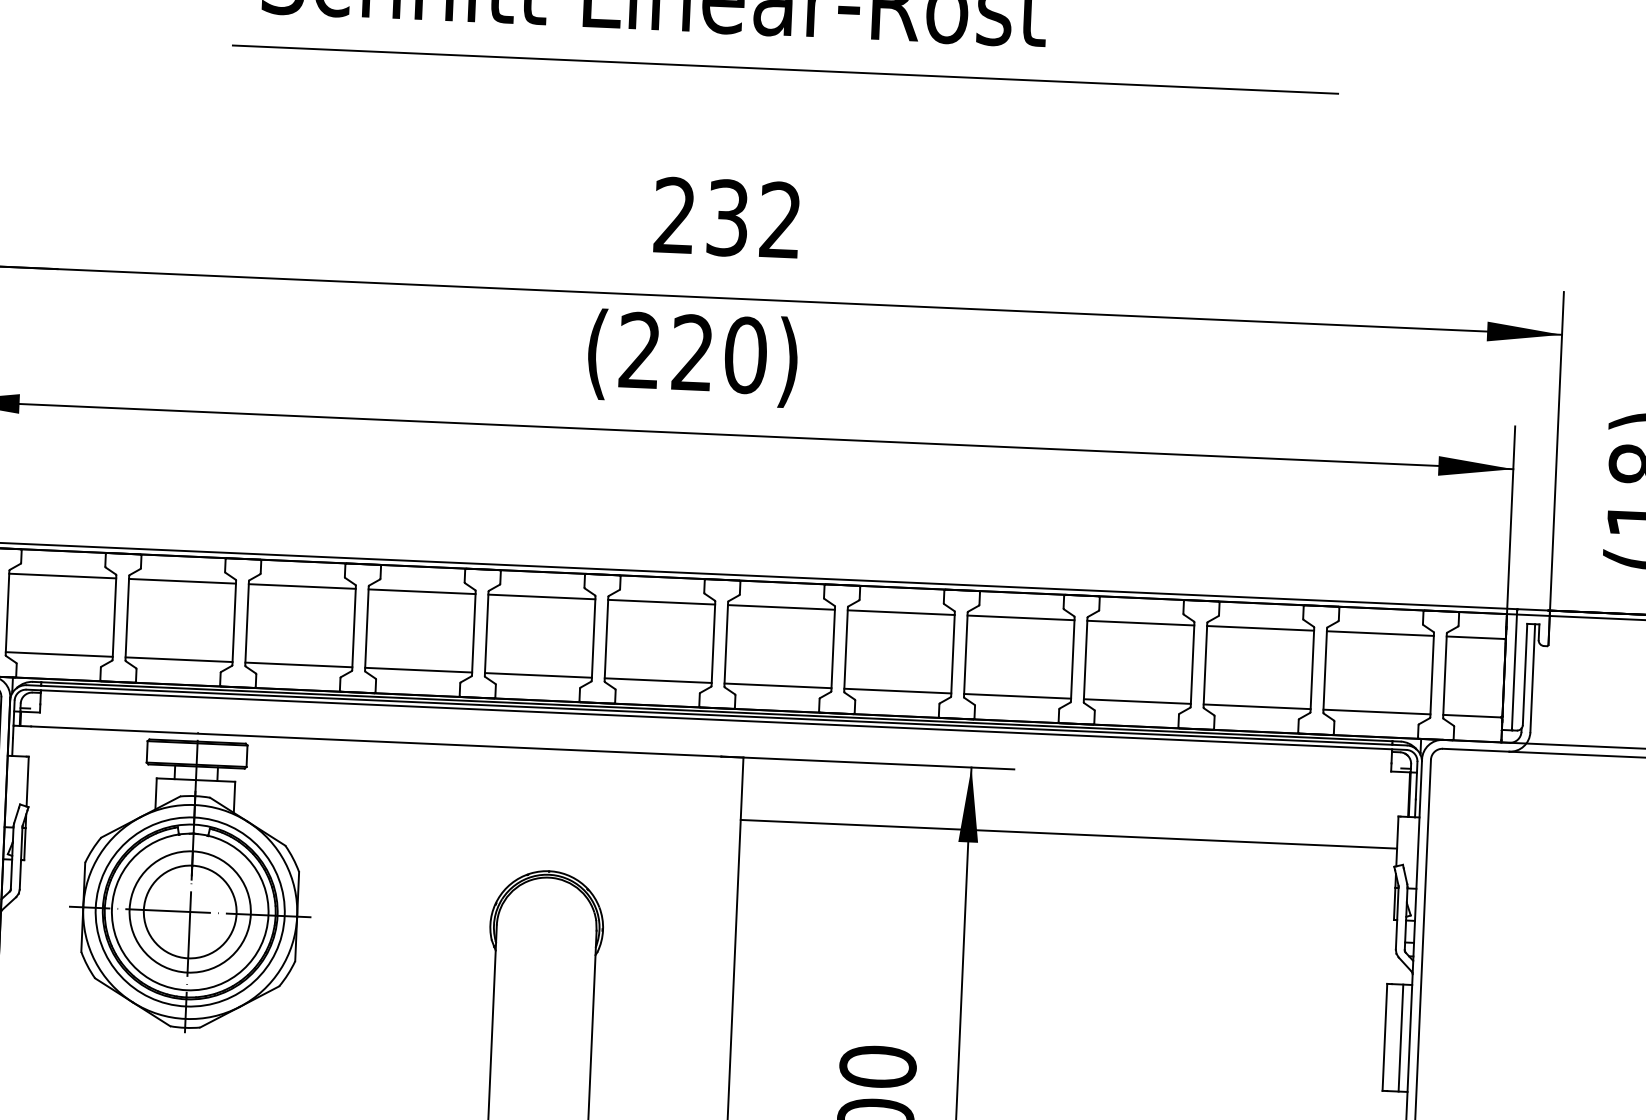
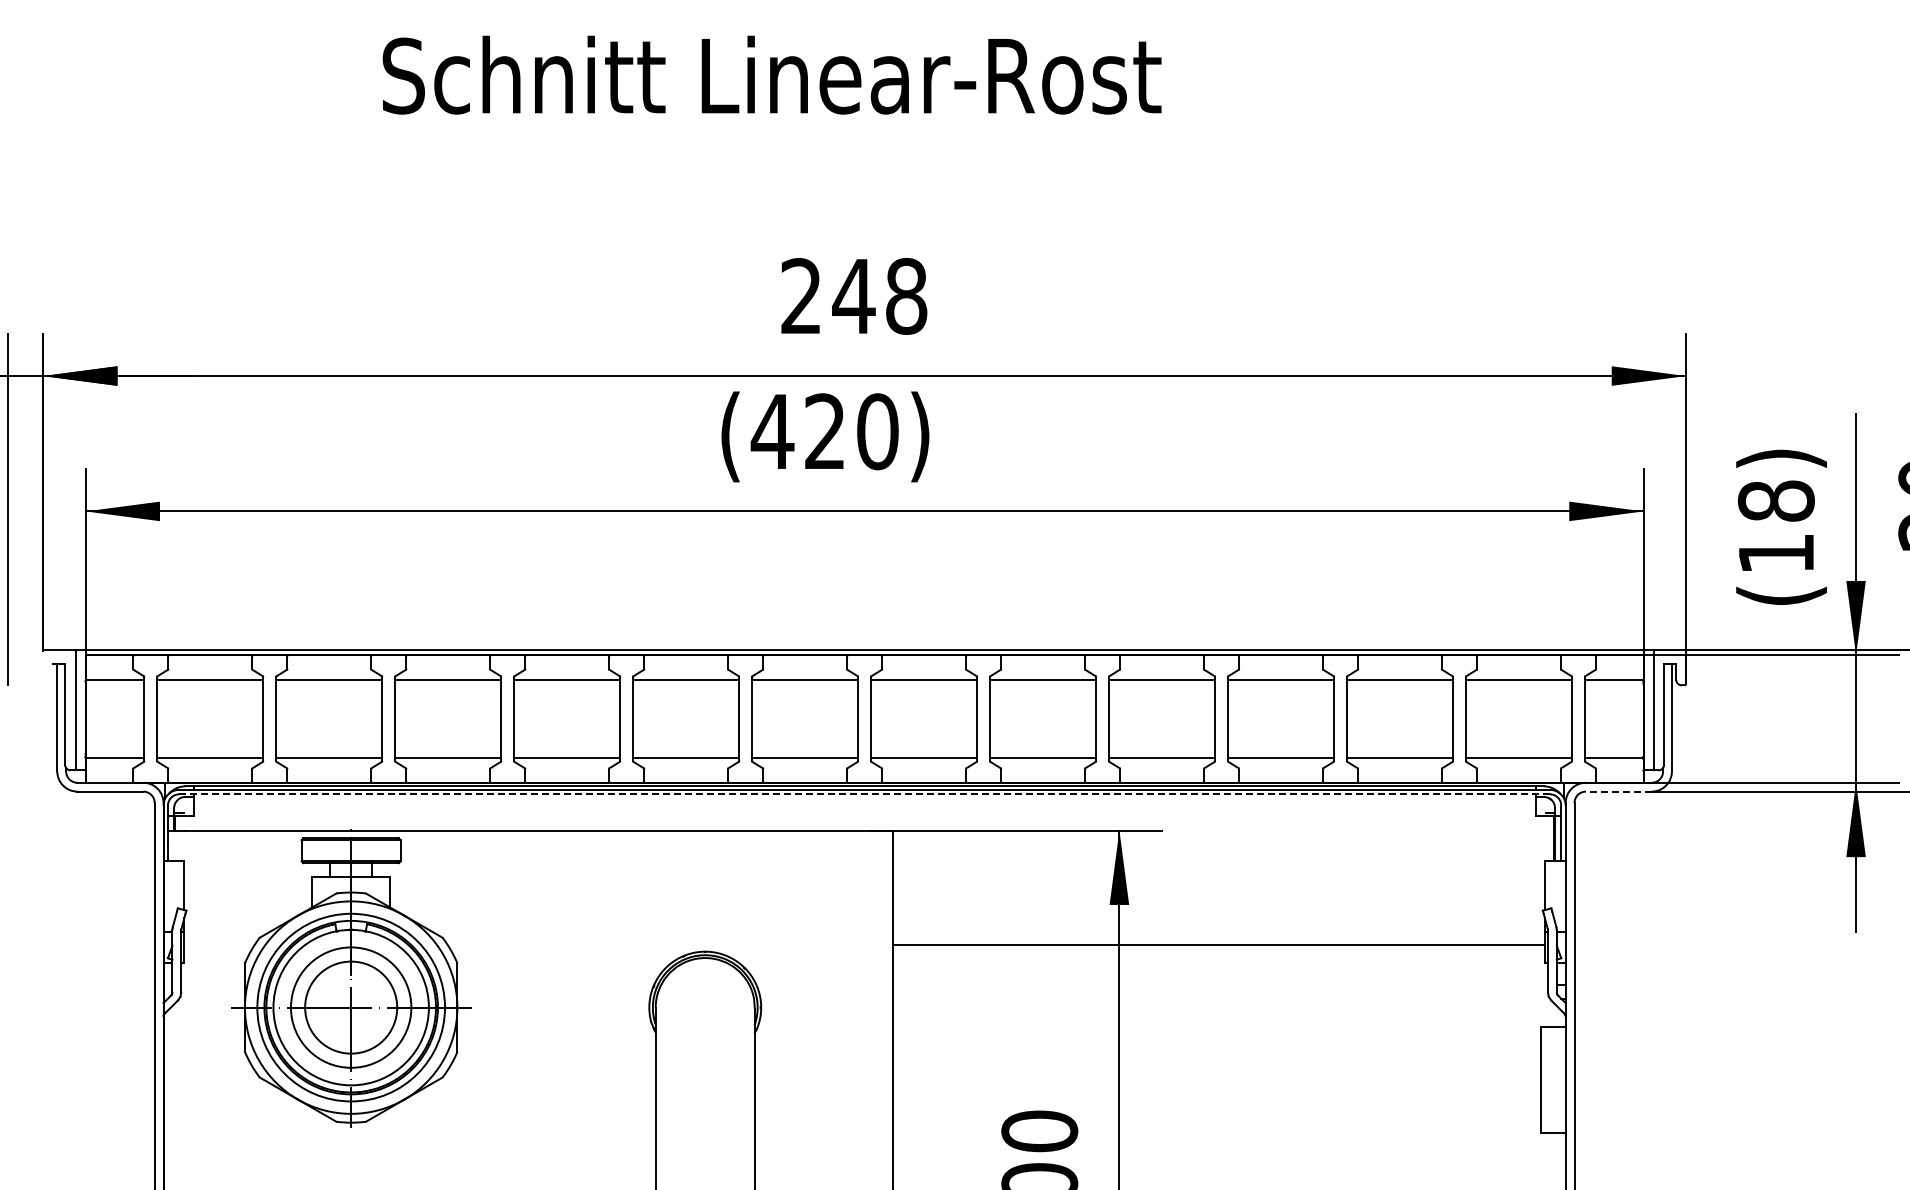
line: (785, 69) -> (904, 146), removed
text: (753, 218) -> (879, 295), 232 -> 248
text: (639, 349) -> (772, 430), 220 -> 420
line: (716, 719) -> (864, 794), solid -> dashed
line: (1475, 750) -> (1618, 791), solid -> dashed
line: (1068, 834) -> (1218, 944), moved
line: (1400, 1038) -> (1556, 1080), removed

